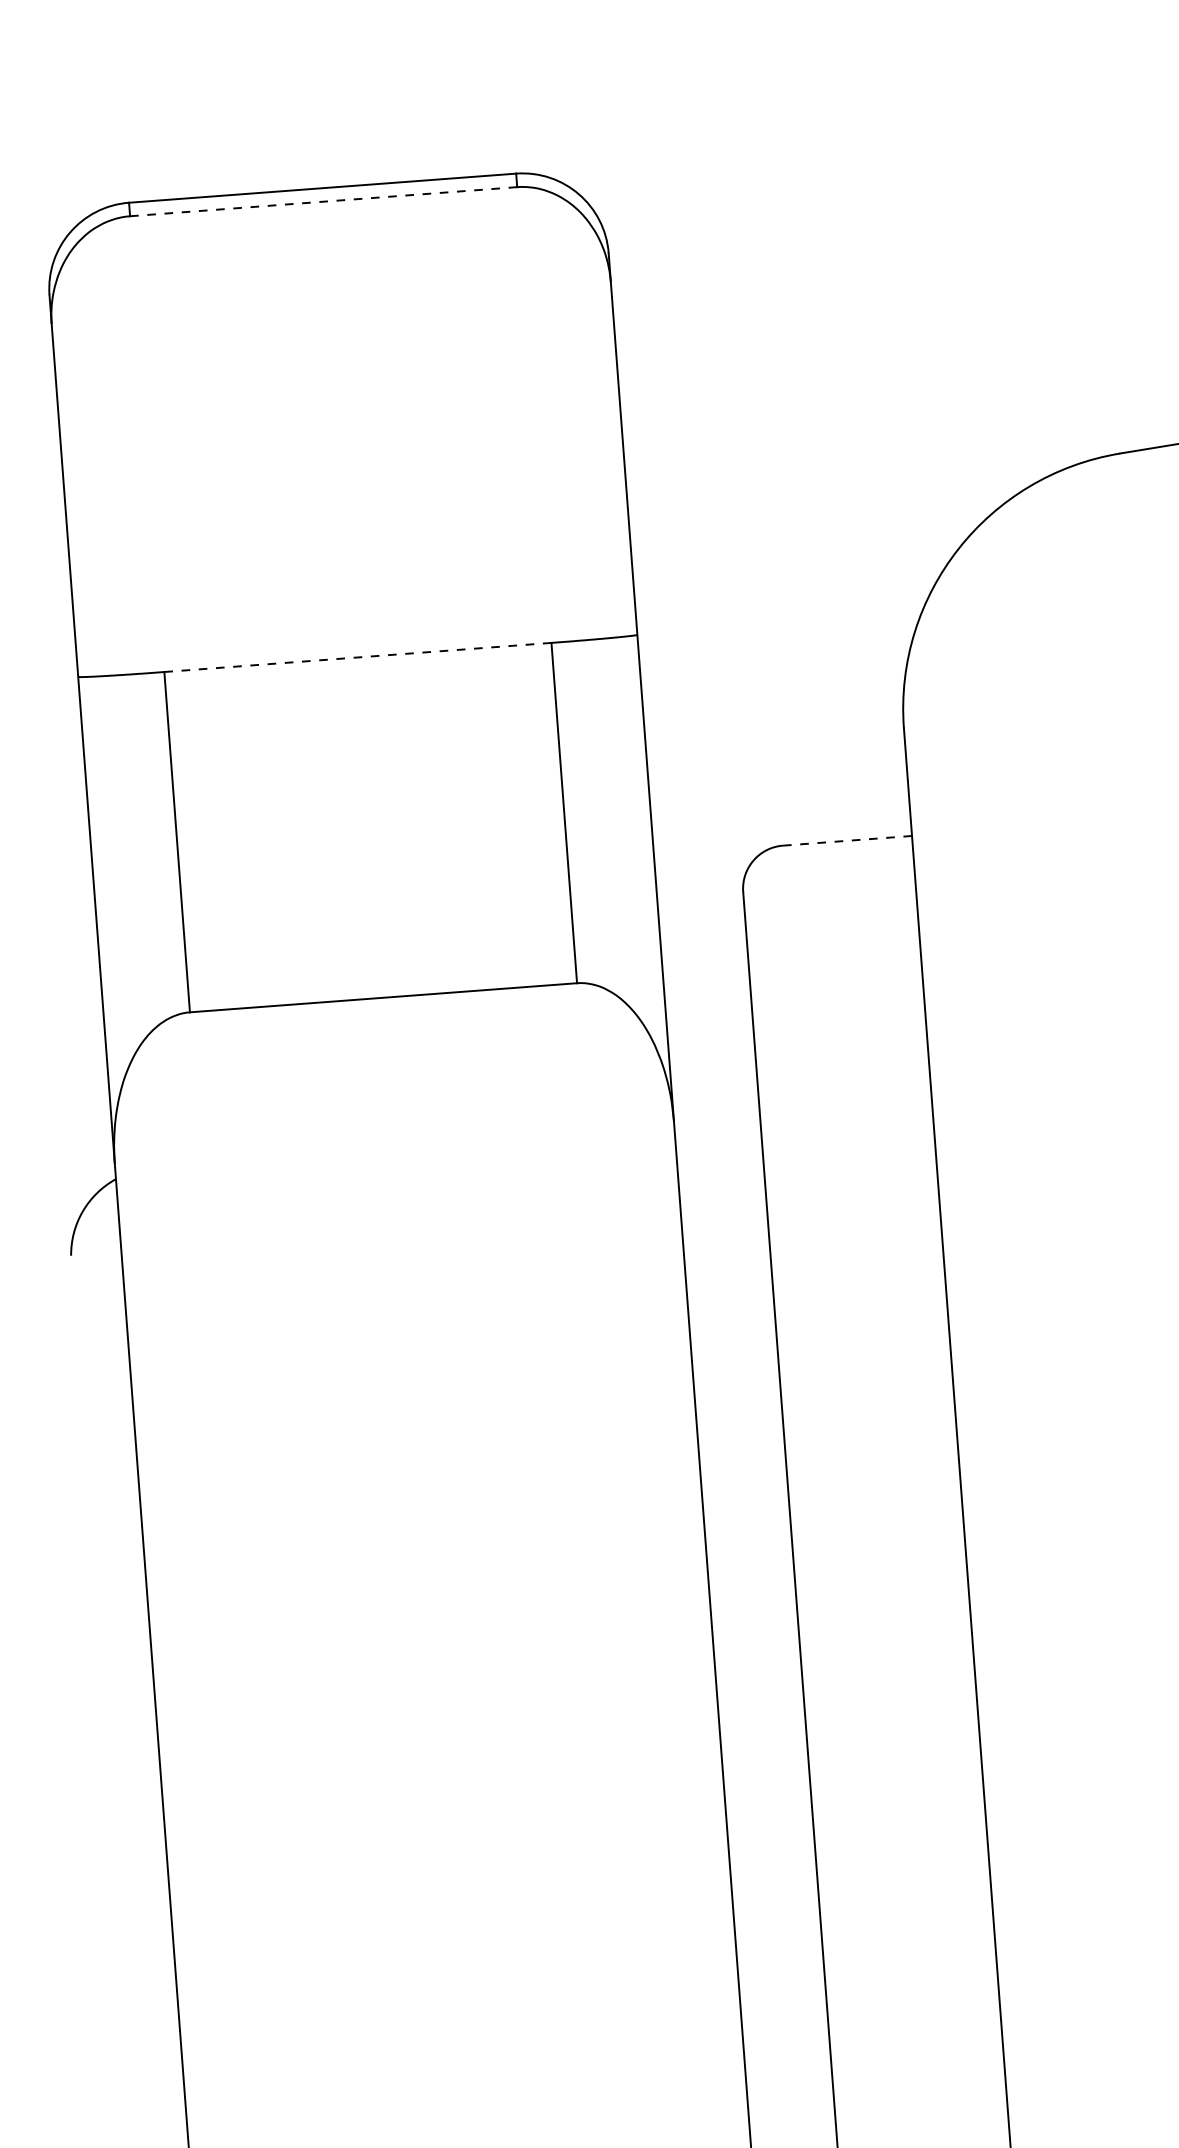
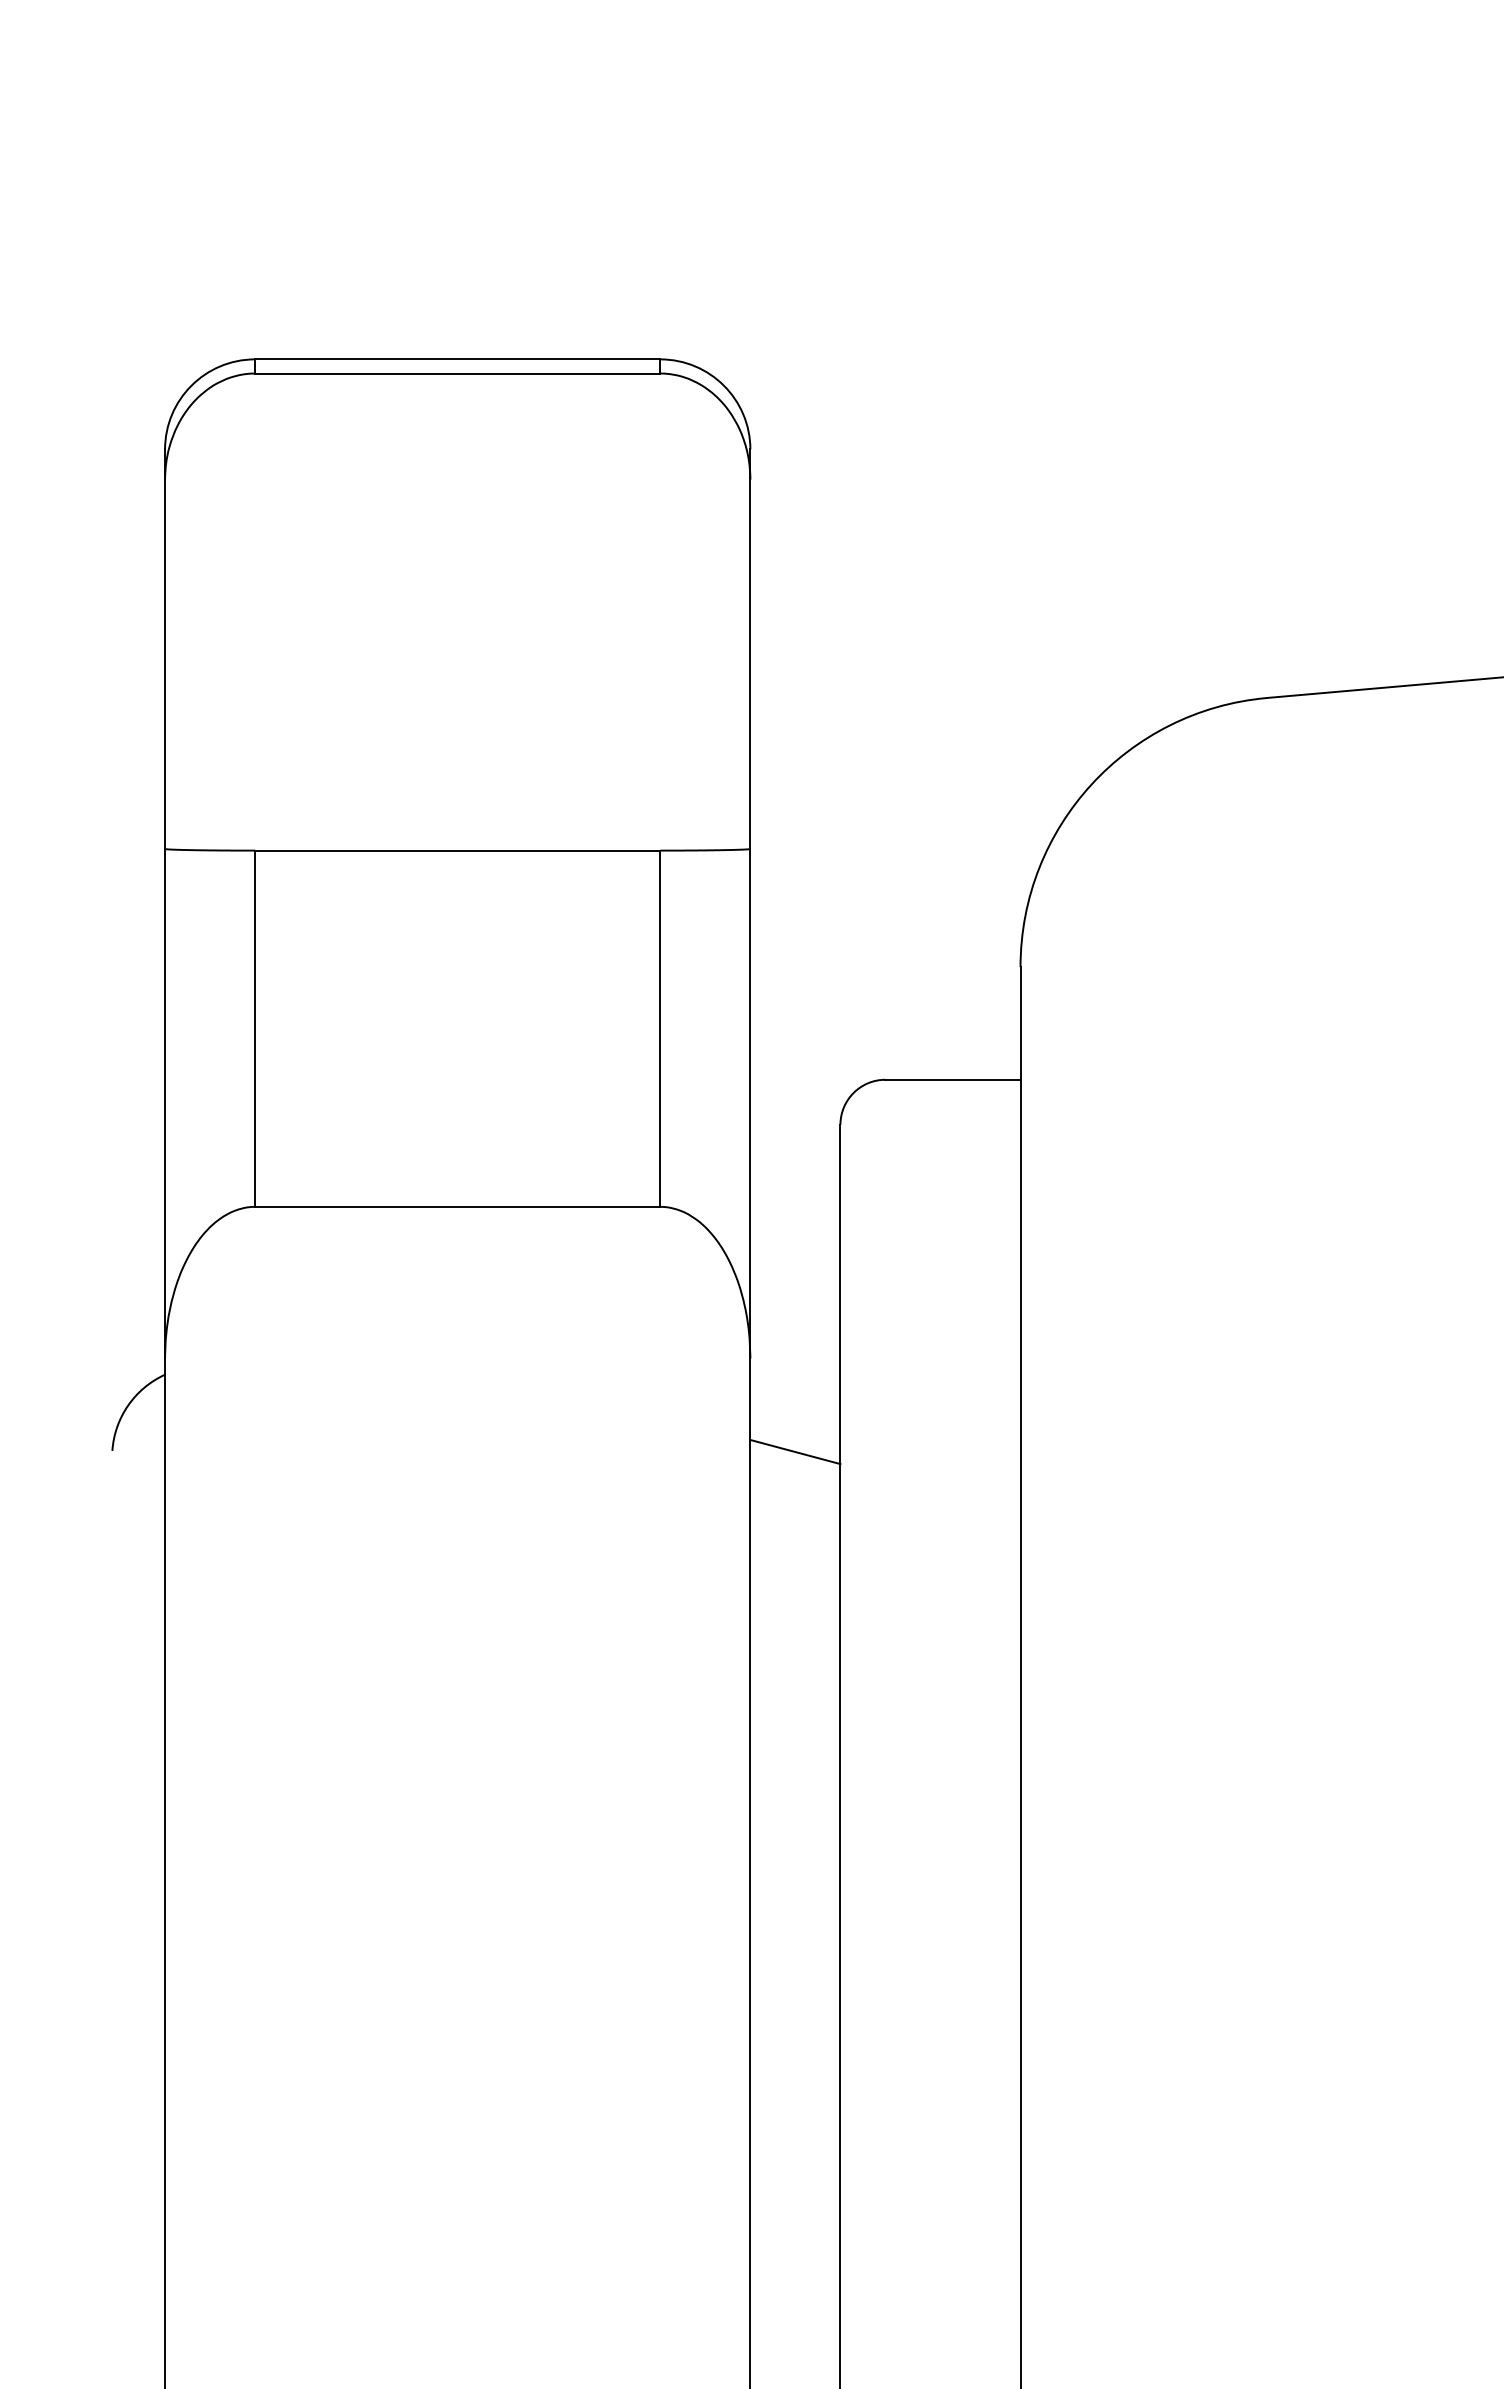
line: (323, 201) -> (457, 373), dashed -> solid
line: (357, 657) -> (457, 850), dashed -> solid
line: (847, 840) -> (953, 1079), dashed -> solid
line: (723, 1207) -> (795, 1451), added

